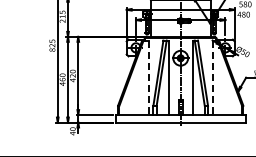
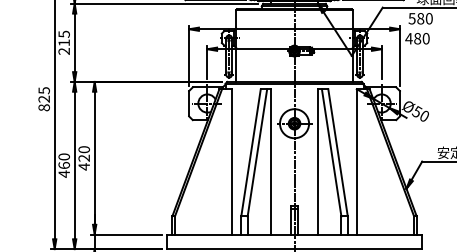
line: (148, 78) -> (231, 163), dashed -> solid
line: (212, 78) -> (356, 163), dashed -> solid

